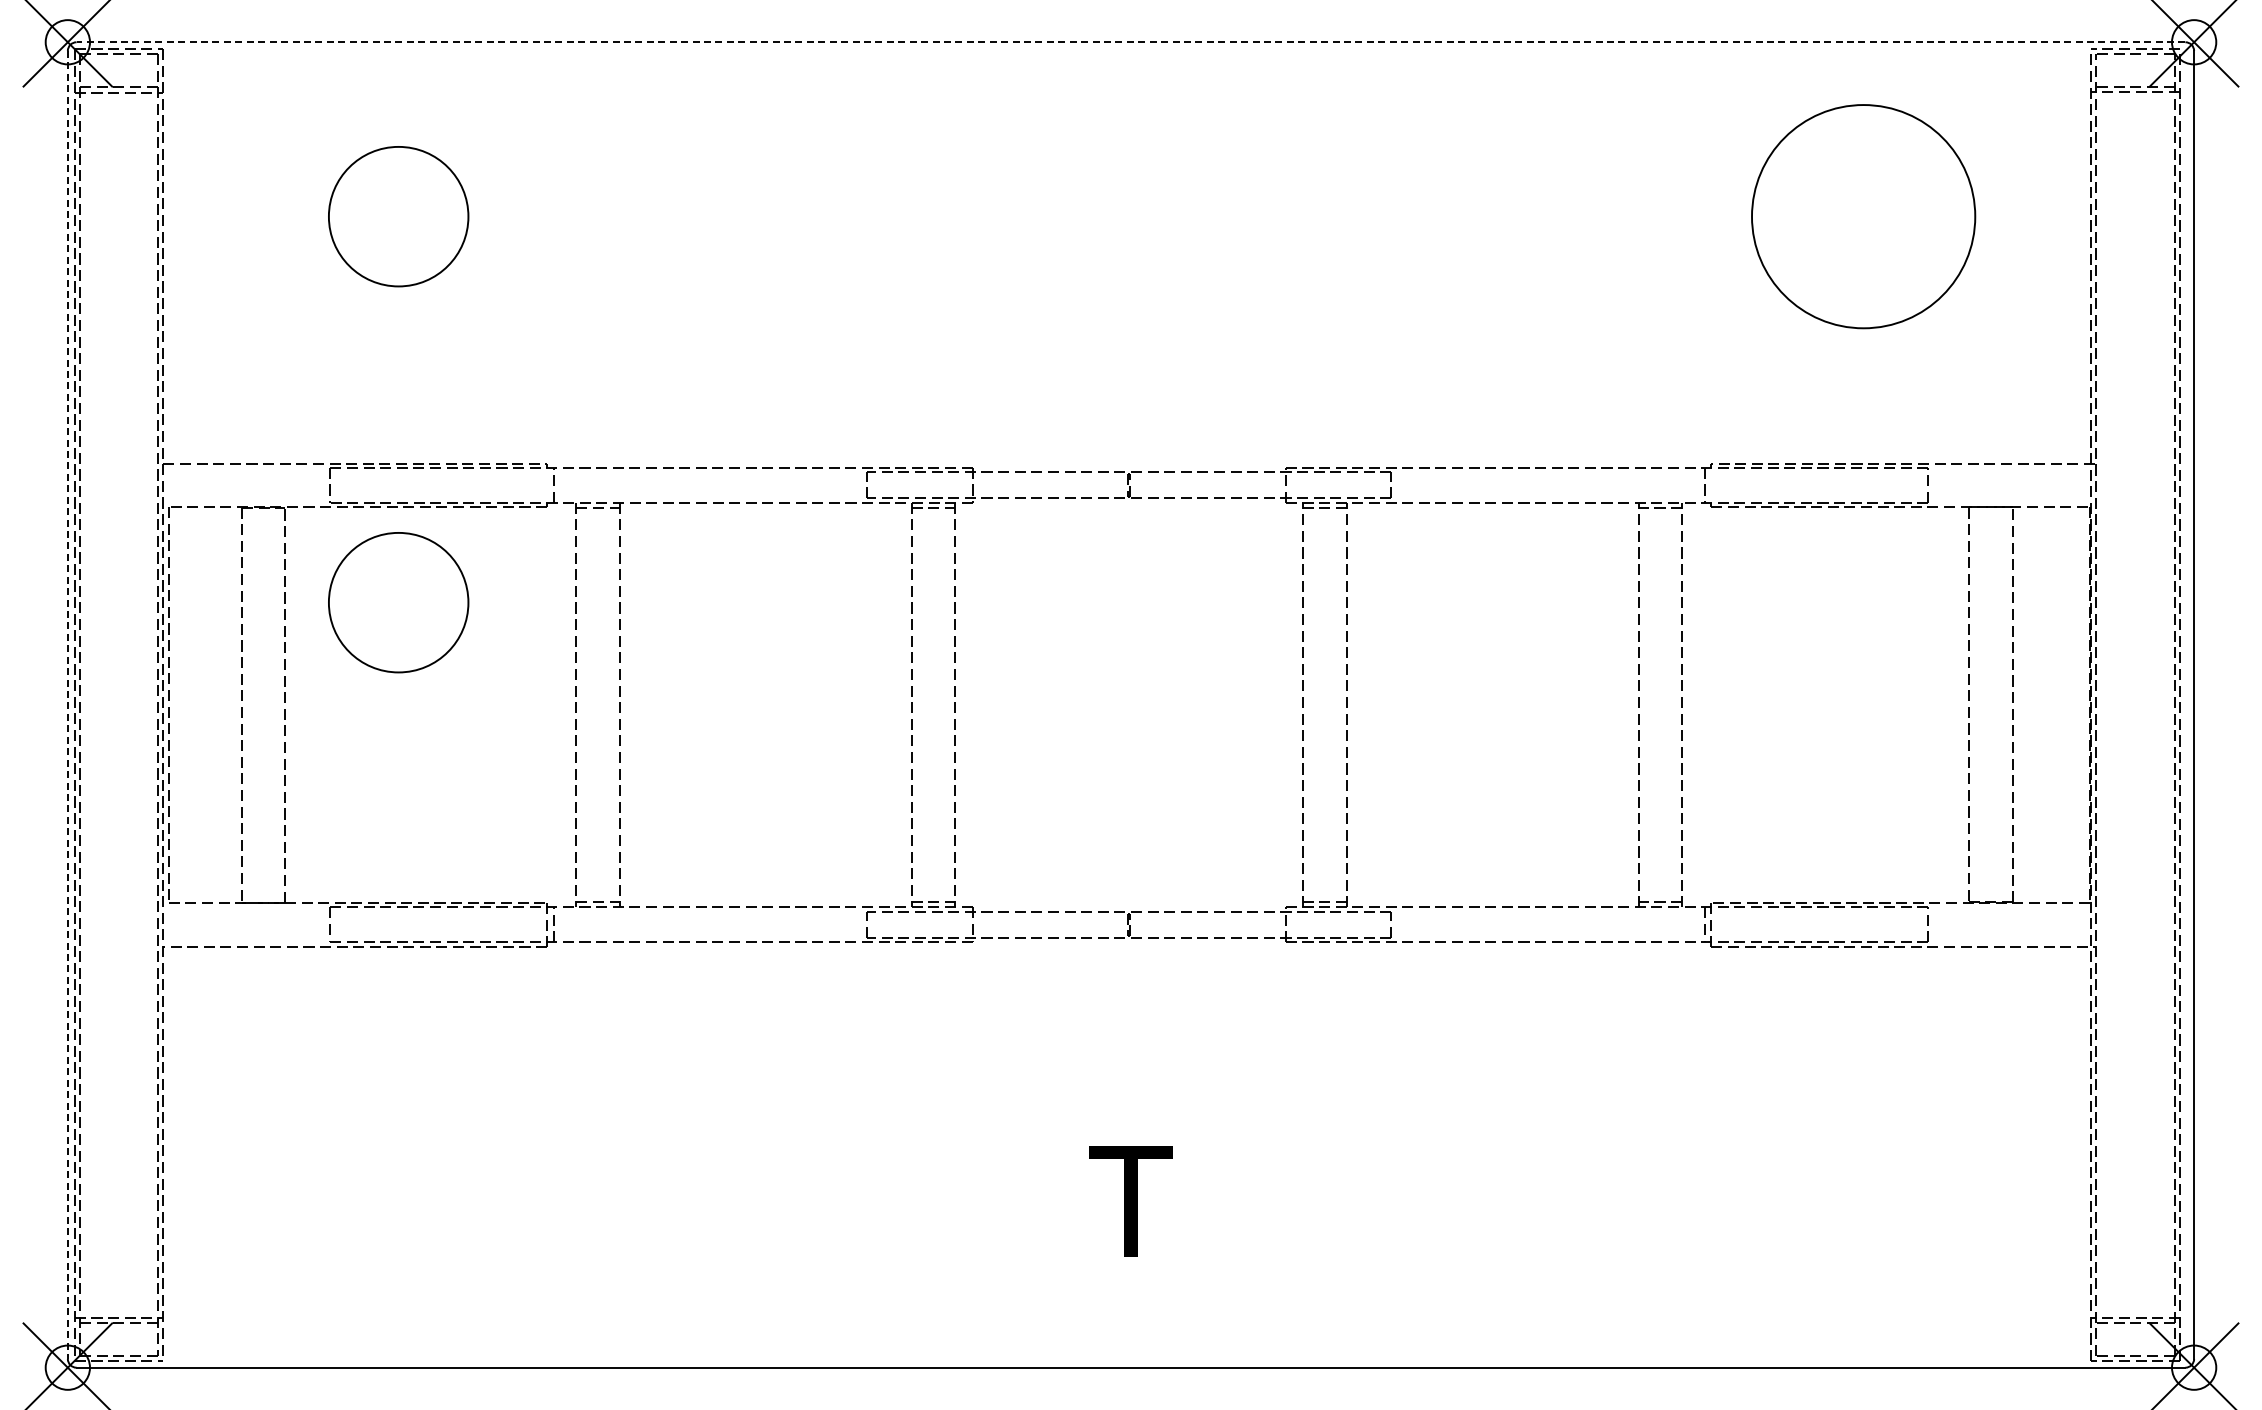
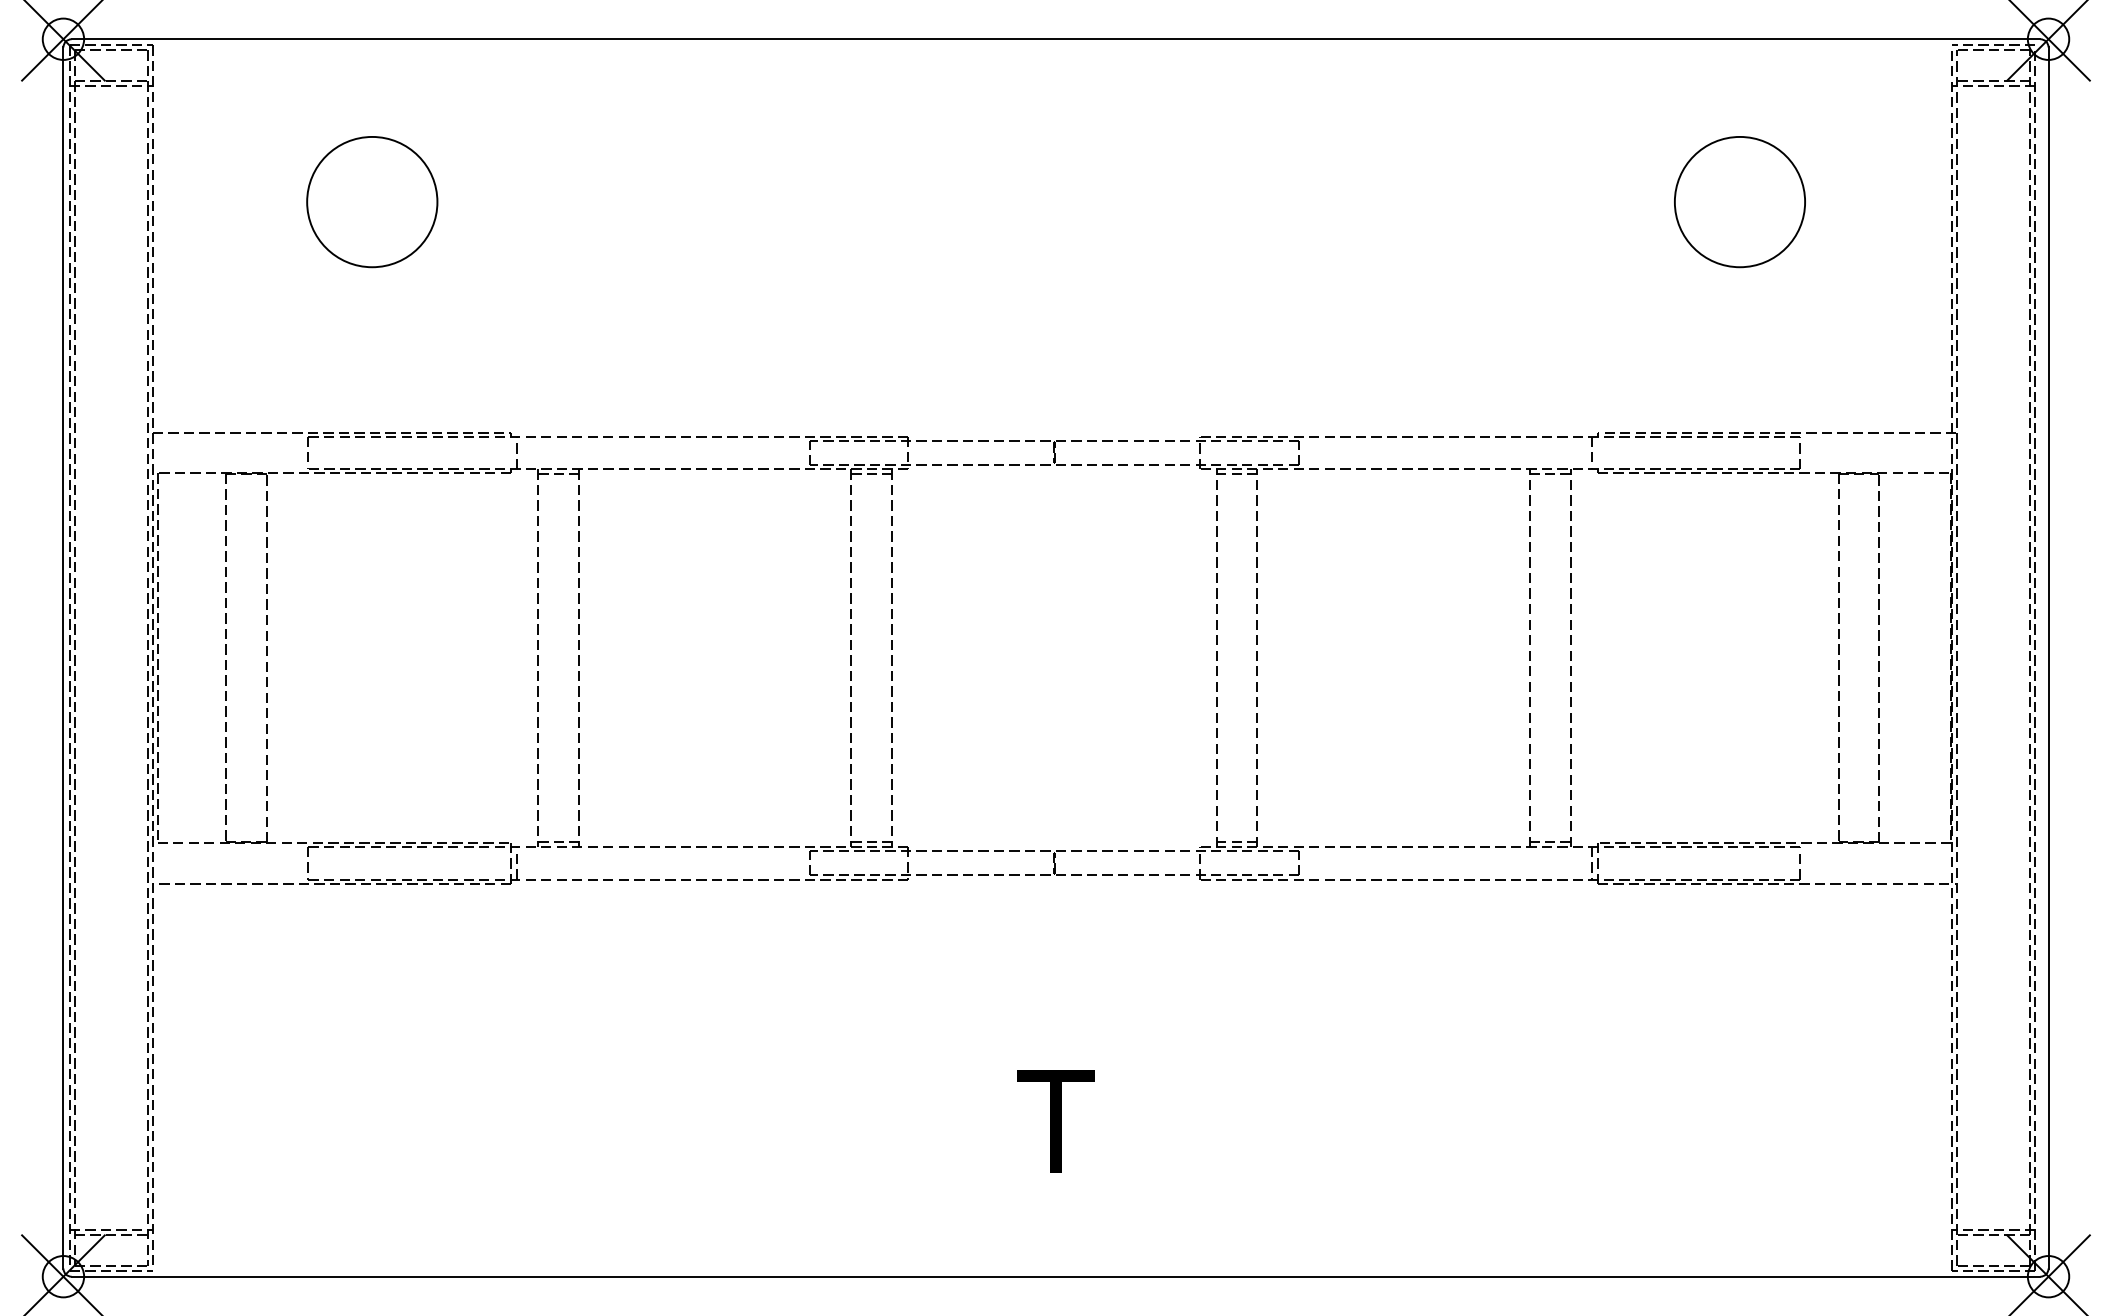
line: (1130, 42) -> (1055, 39), dashed -> solid
circle: (1863, 216) -> (1739, 201), size x0.62
circle: (398, 602) -> (372, 562), removed
line: (67, 704) -> (63, 657), dashed -> solid

